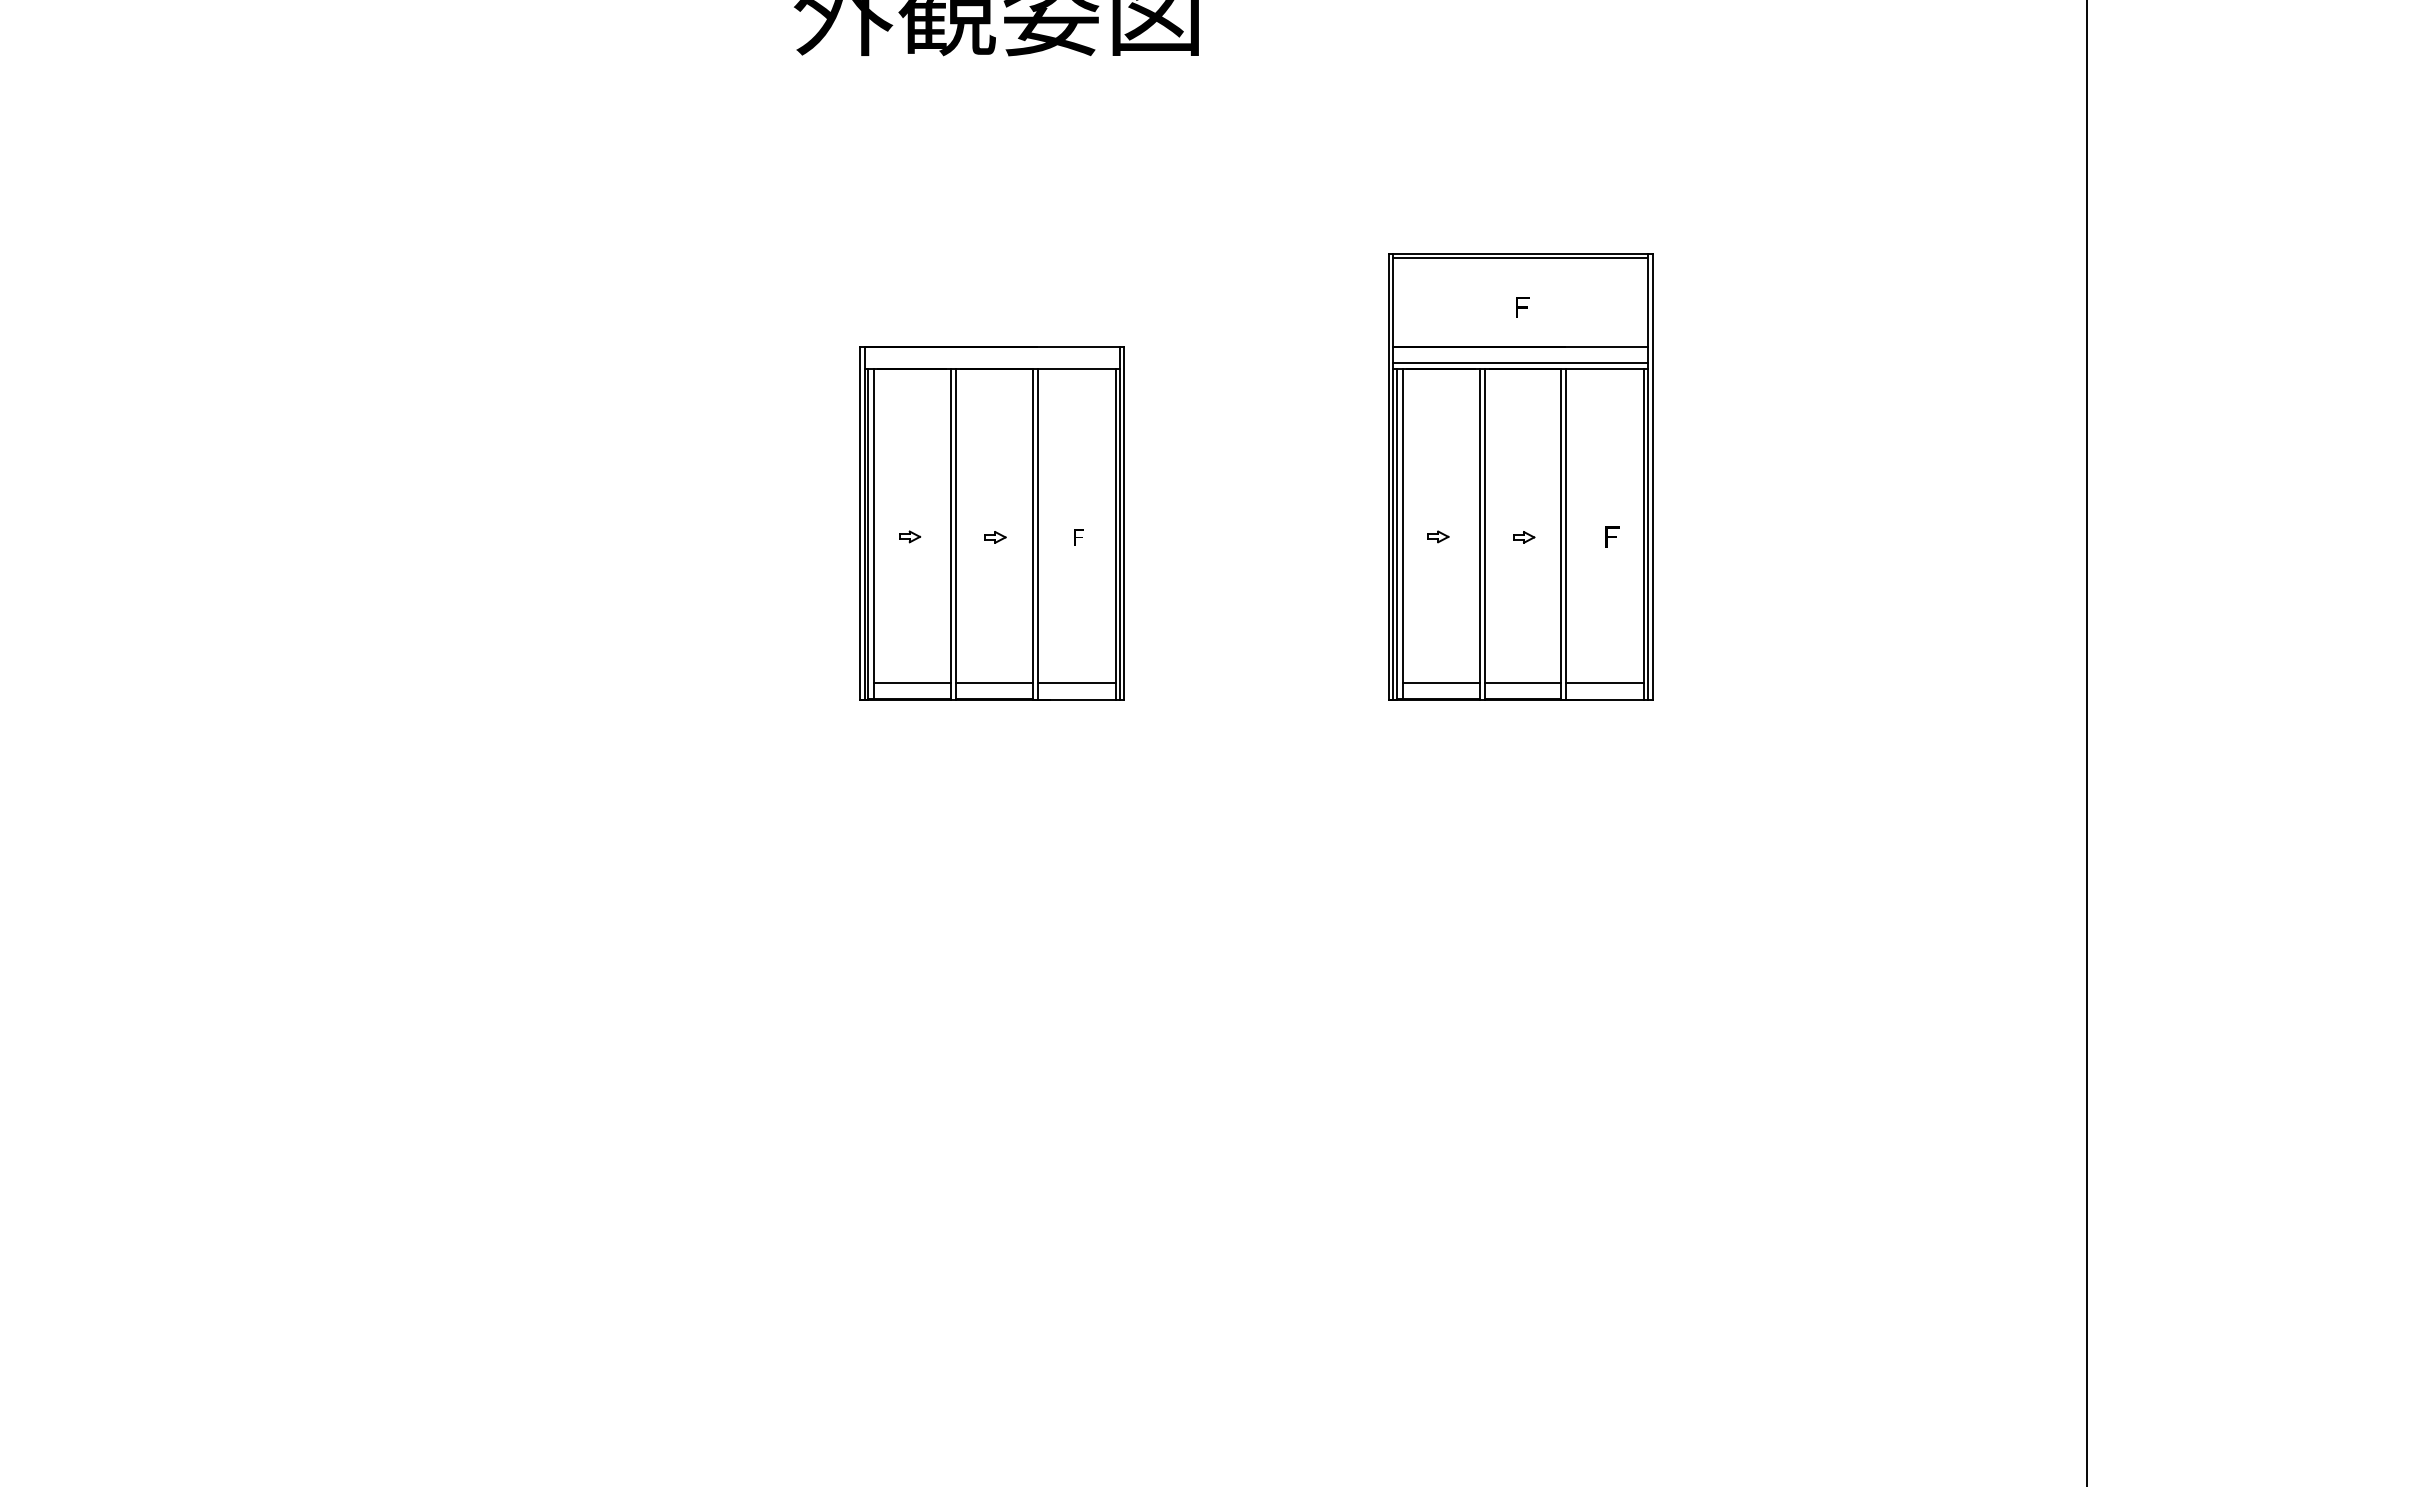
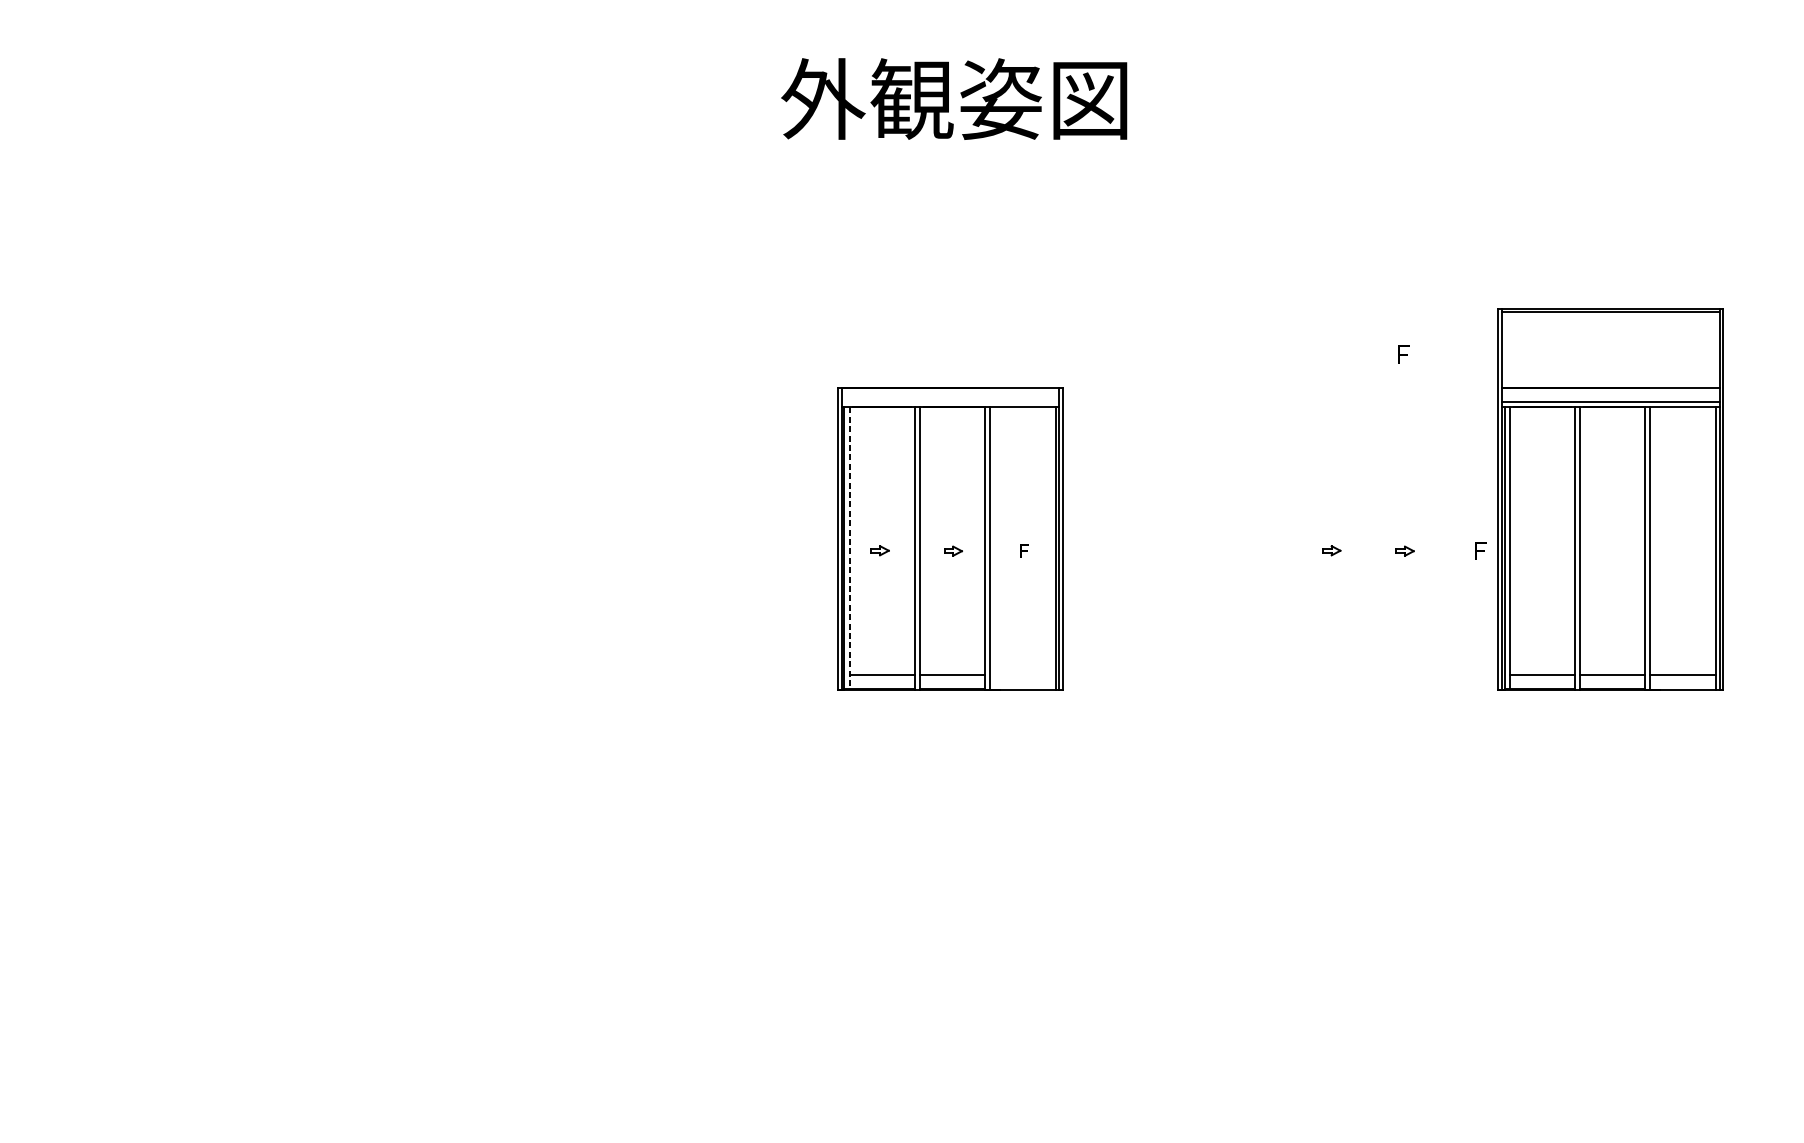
part: (1520, 476) -> (1610, 499), moved
line: (874, 533) -> (849, 547), solid -> dashed
line: (1076, 682) -> (1022, 675), removed

